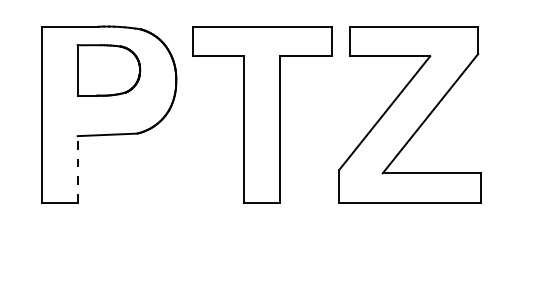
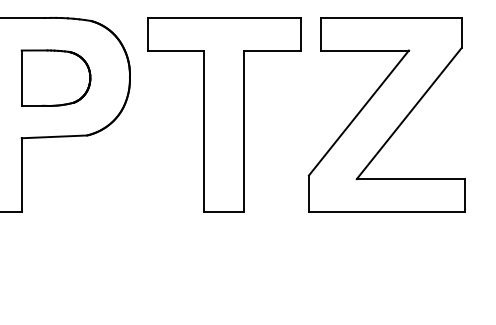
part: (108, 70) -> (55, 78), moved
line: (77, 169) -> (21, 174), dashed -> solid

